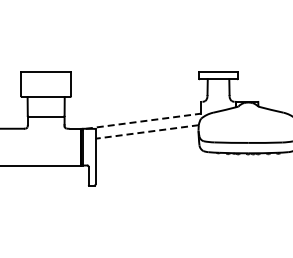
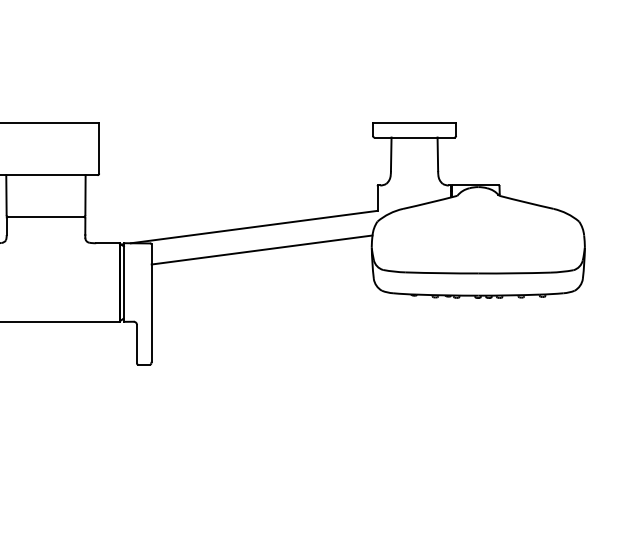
line: (144, 121) -> (256, 227), dashed -> solid
line: (146, 132) -> (260, 251), dashed -> solid

